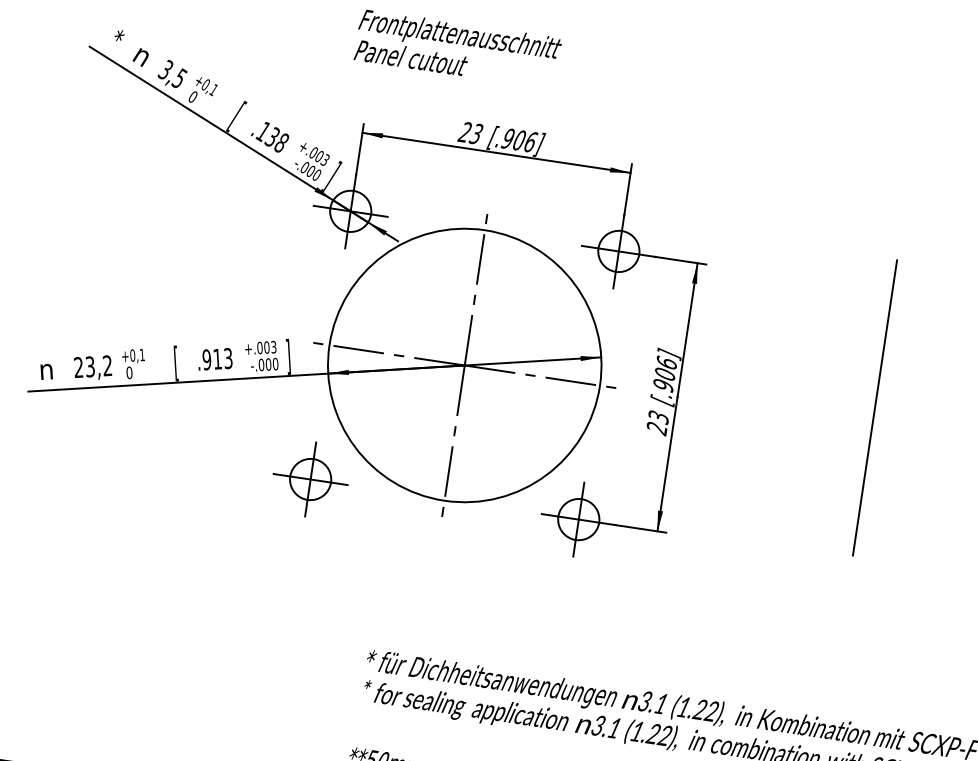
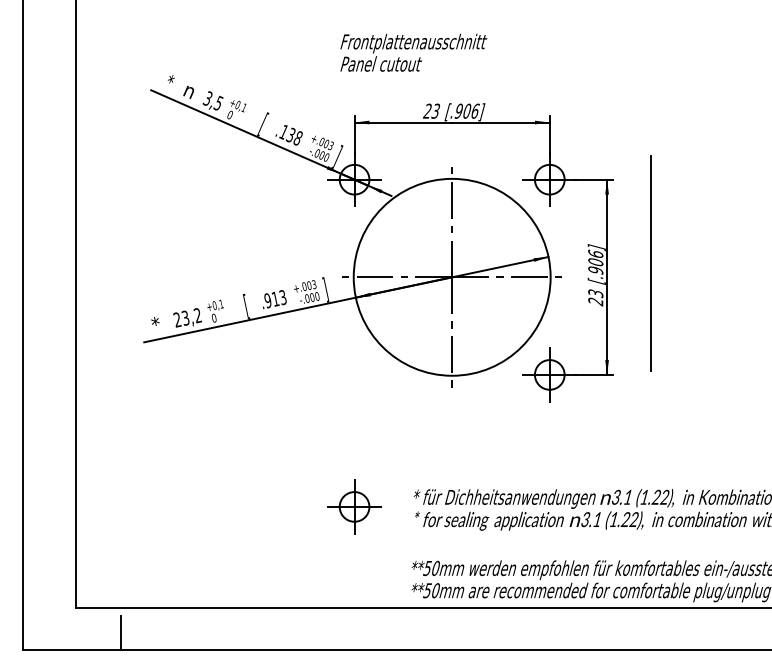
text: (47, 369) -> (155, 324), n -> *
line: (874, 407) -> (650, 263), moved
part: (310, 478) -> (354, 506), moved

